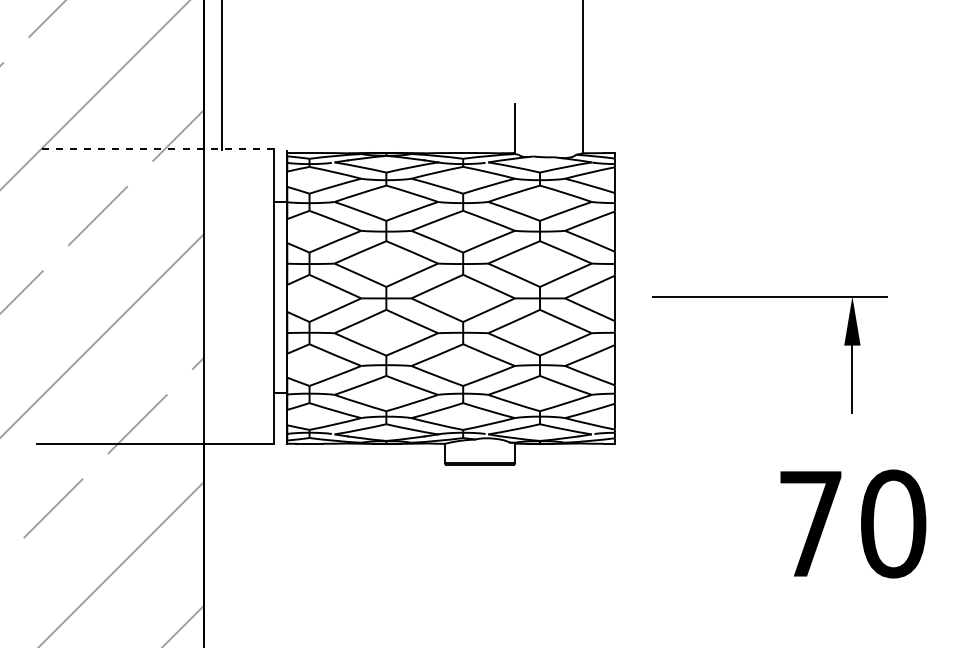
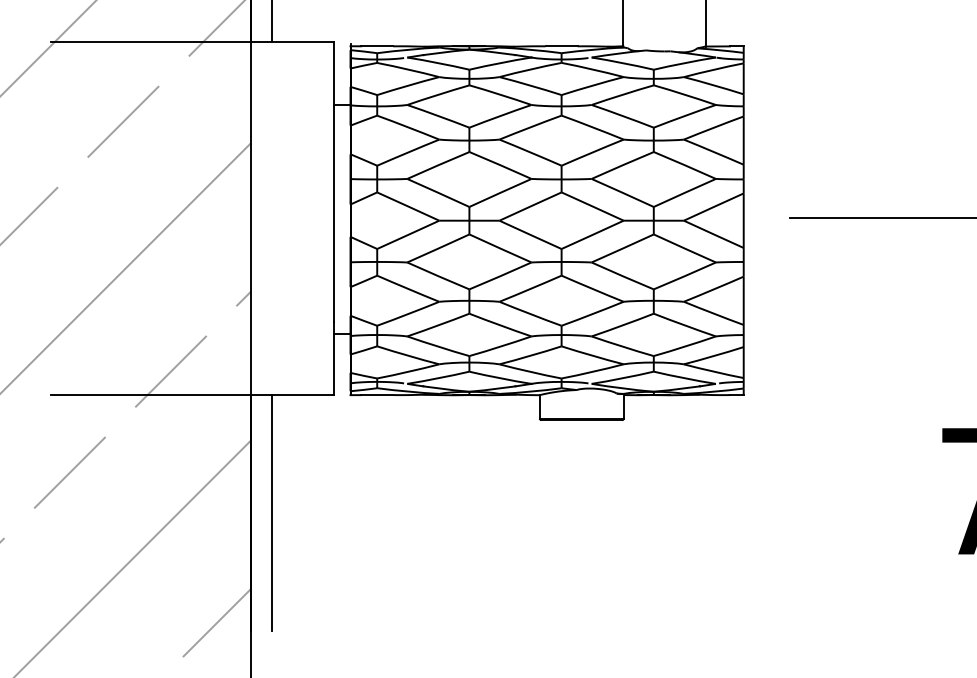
line: (155, 149) -> (192, 42), dashed -> solid
line: (221, 541) -> (271, 512), added

